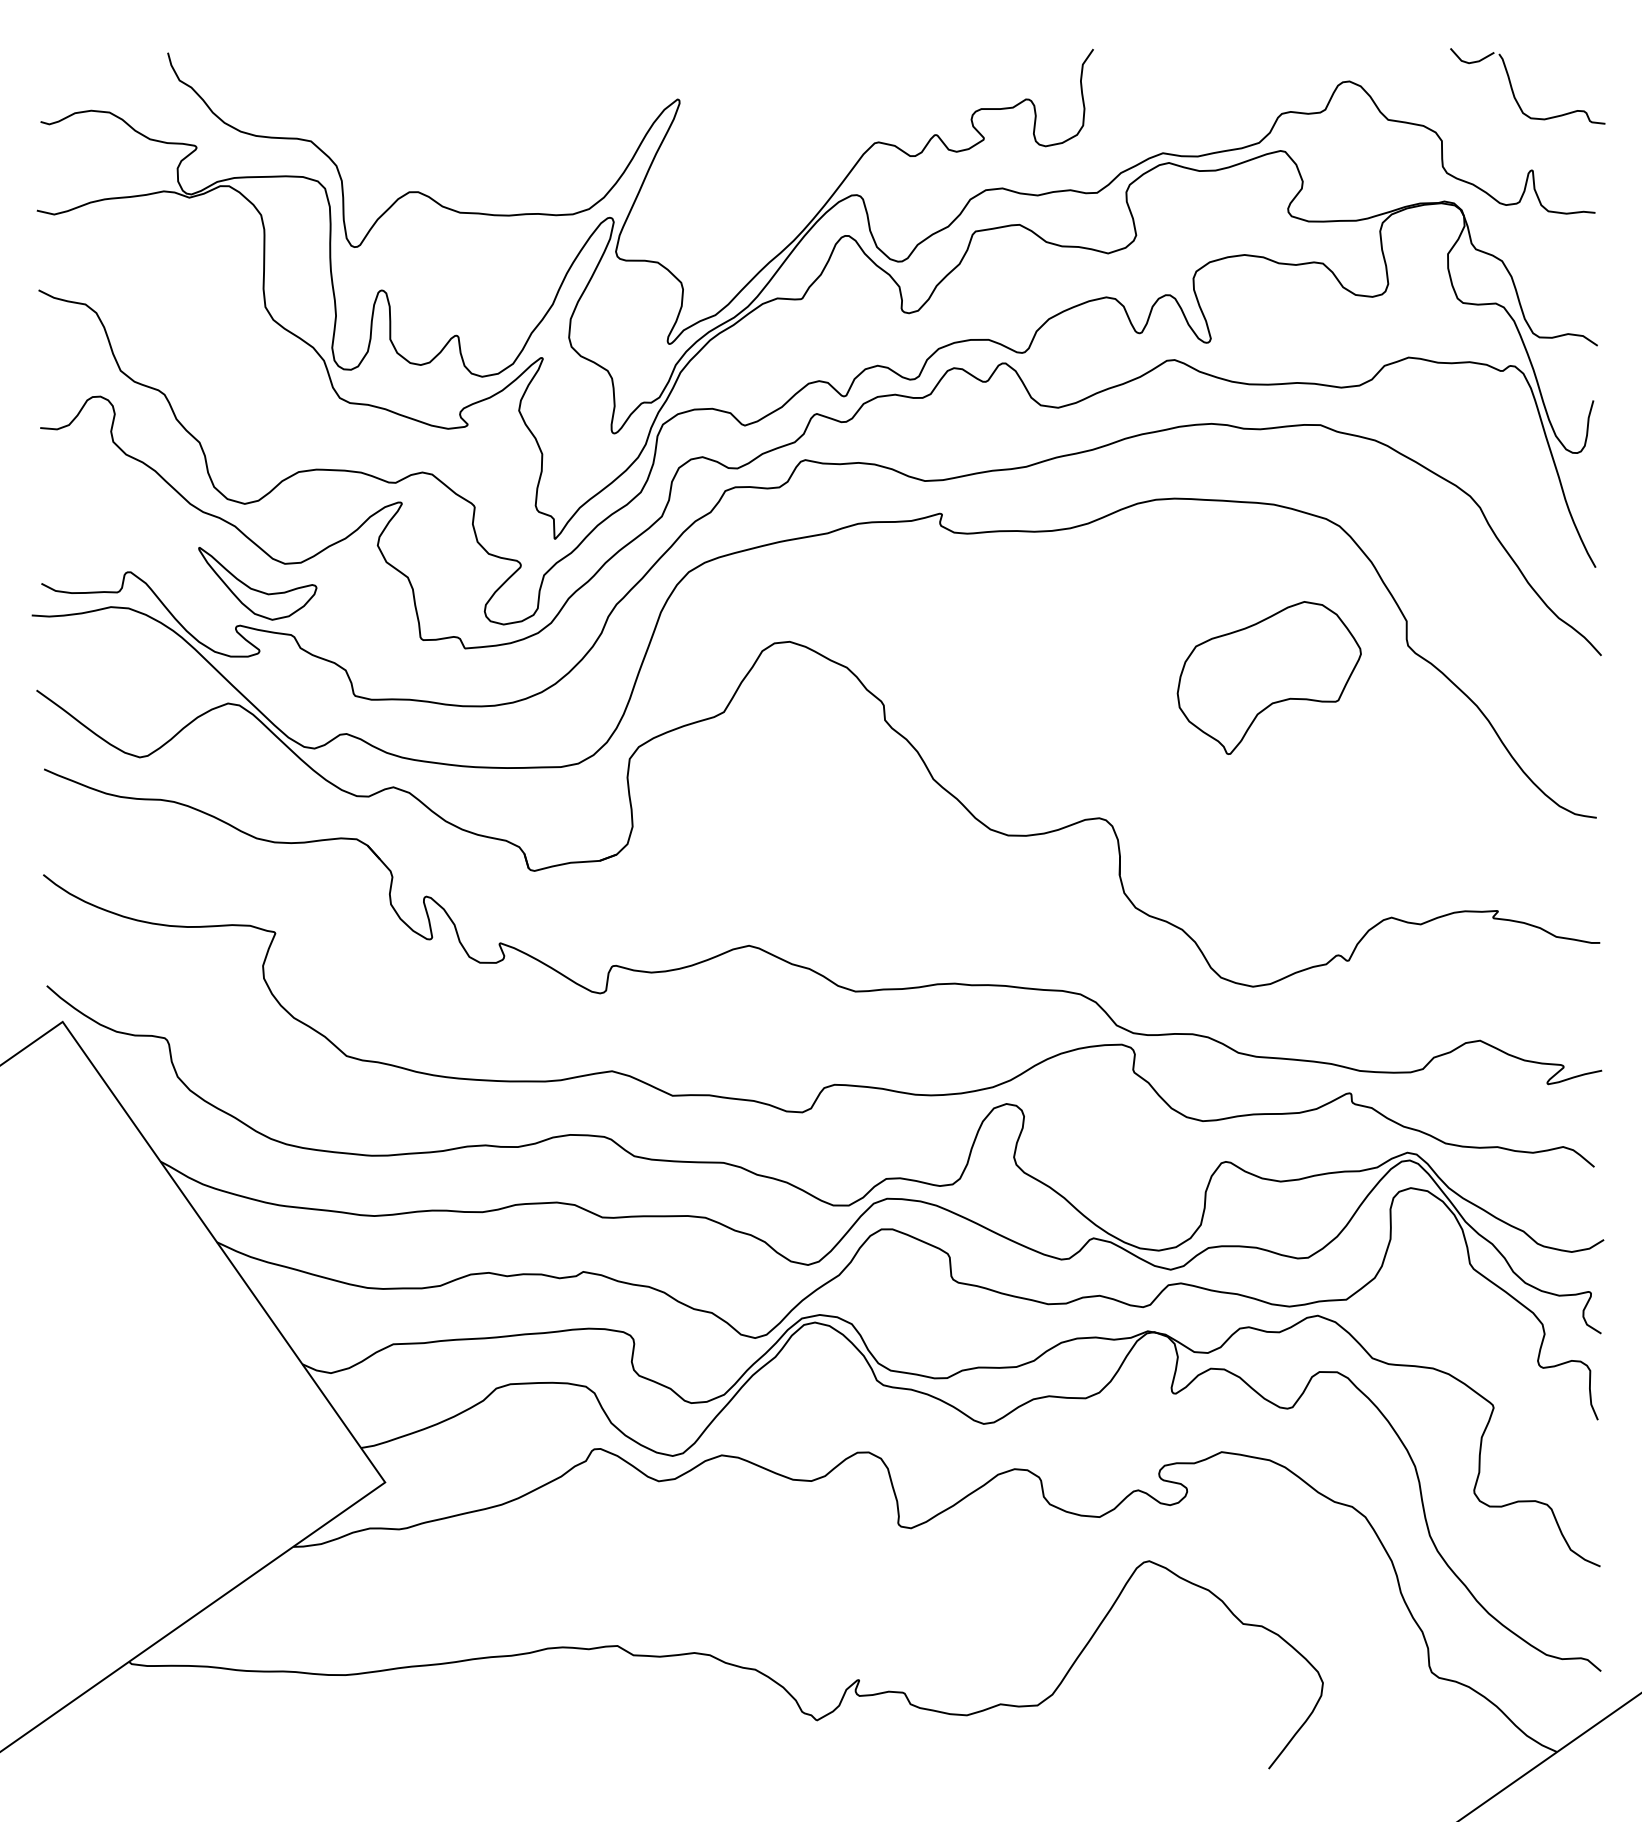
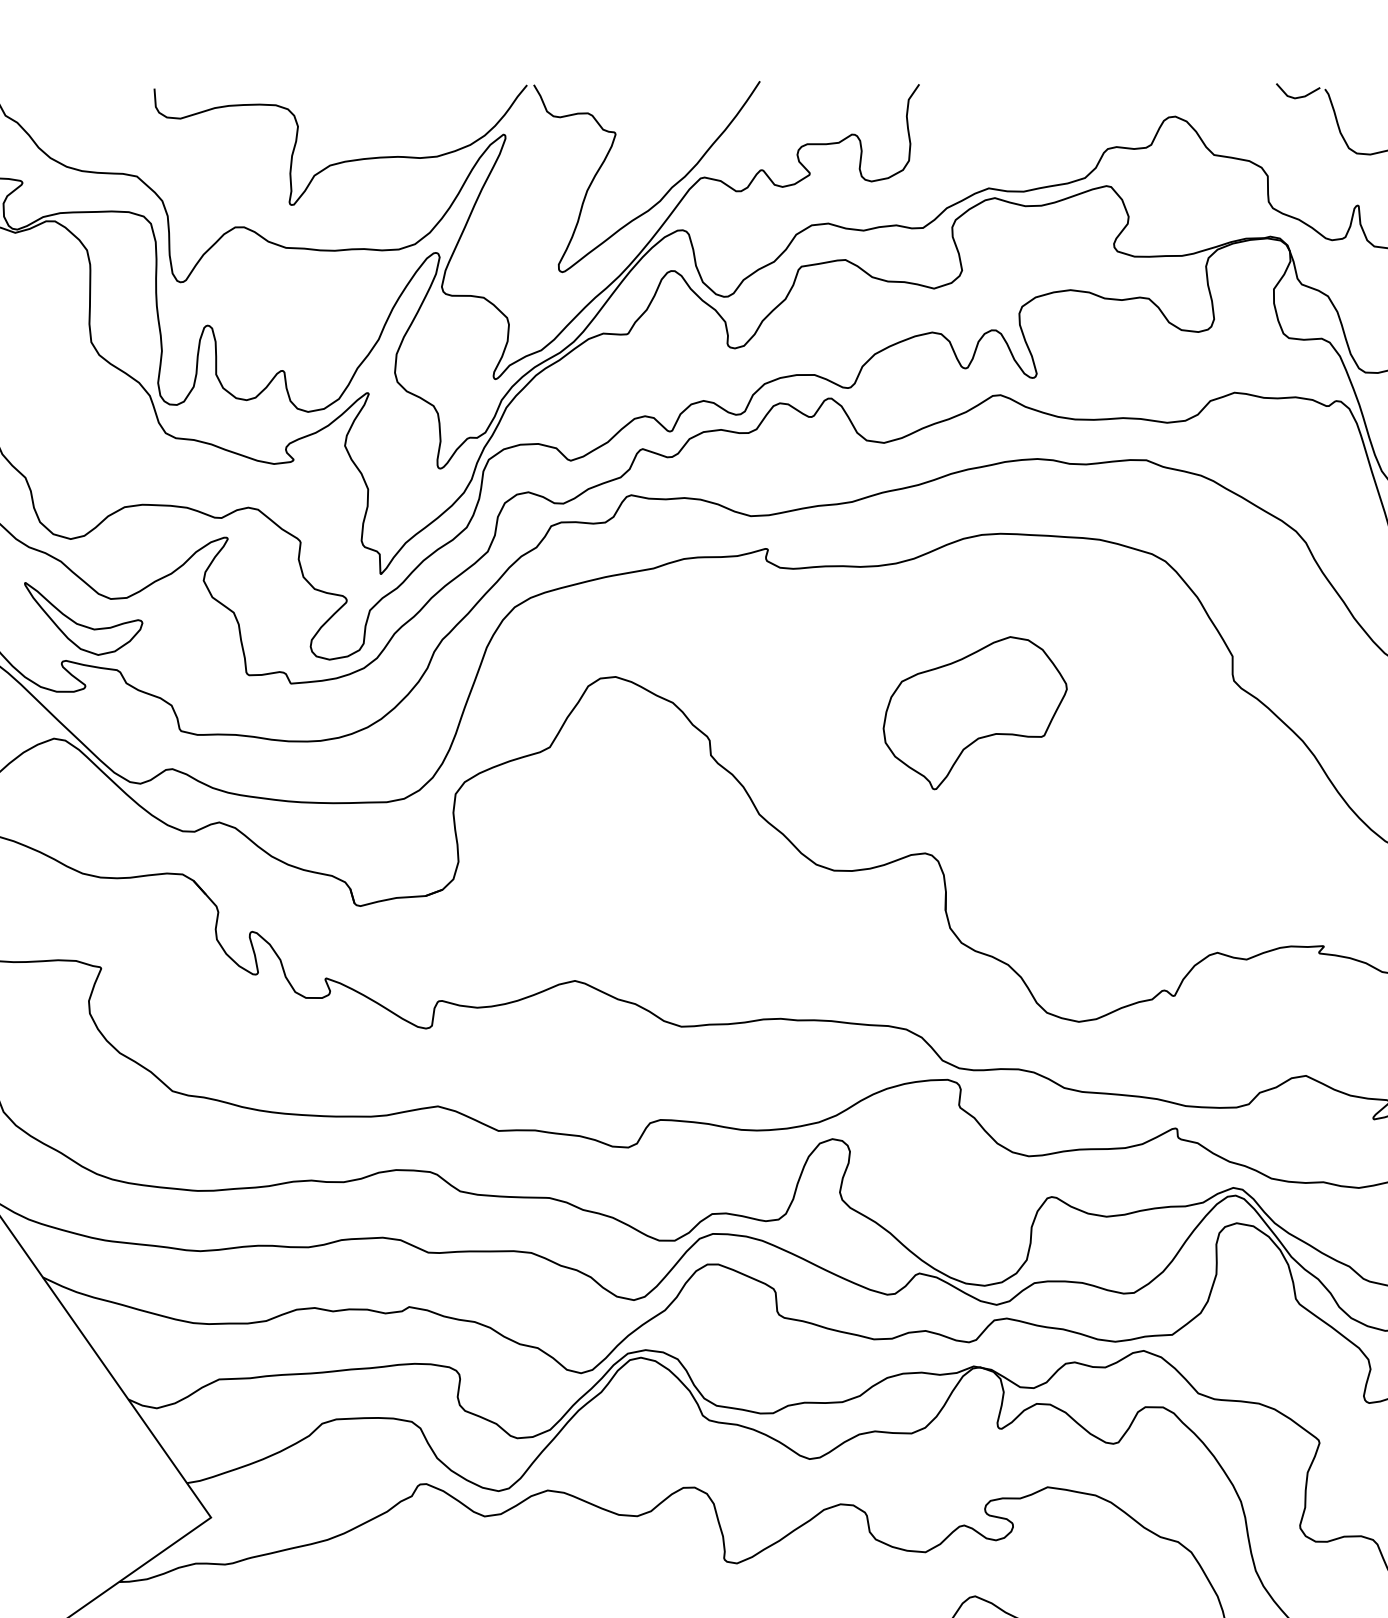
part: (624, 118) -> (450, 153), added
part: (1268, 677) -> (974, 712), moved

